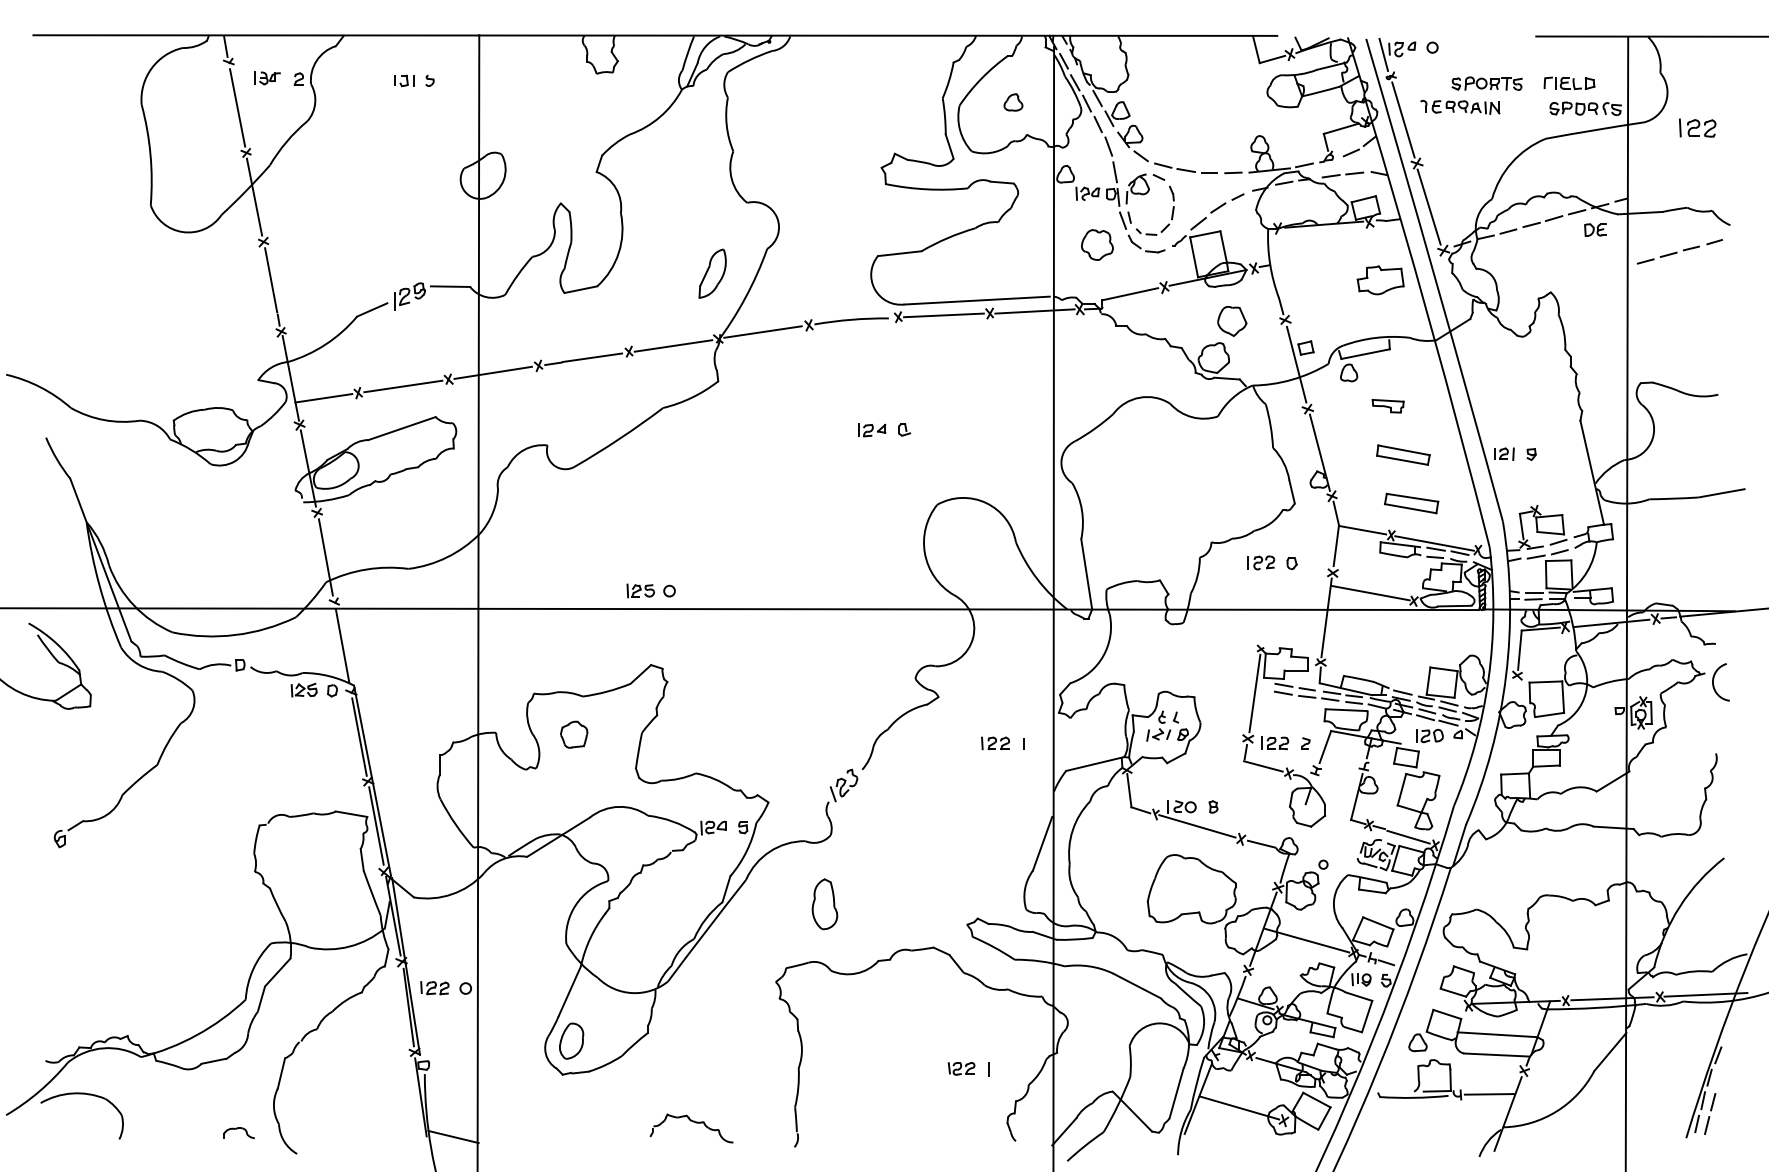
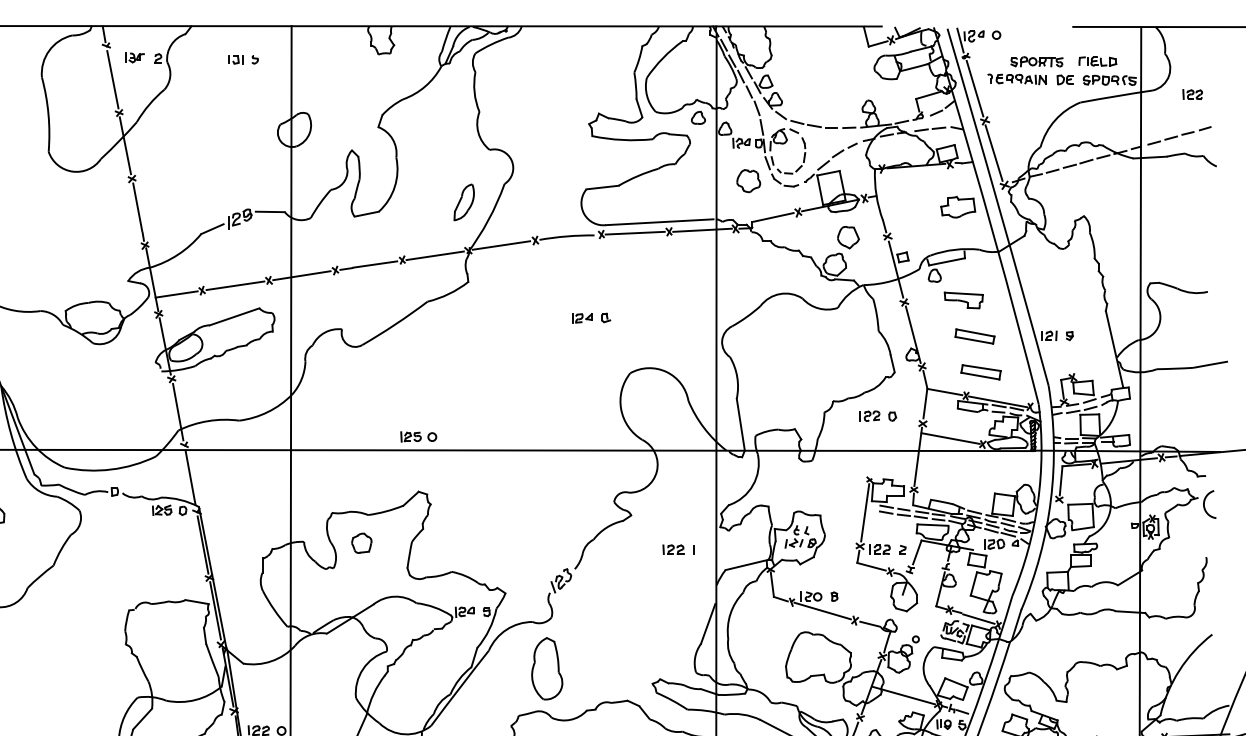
part: (1013, 102) -> (698, 117), moved
part: (1697, 127) -> (1192, 94), size x0.71
part: (1595, 229) -> (1065, 79), moved
part: (1679, 251) -> (1179, 135), moved
part: (1387, 405) -> (963, 299), size x1.67
part: (824, 903) -> (546, 668), size x1.67

